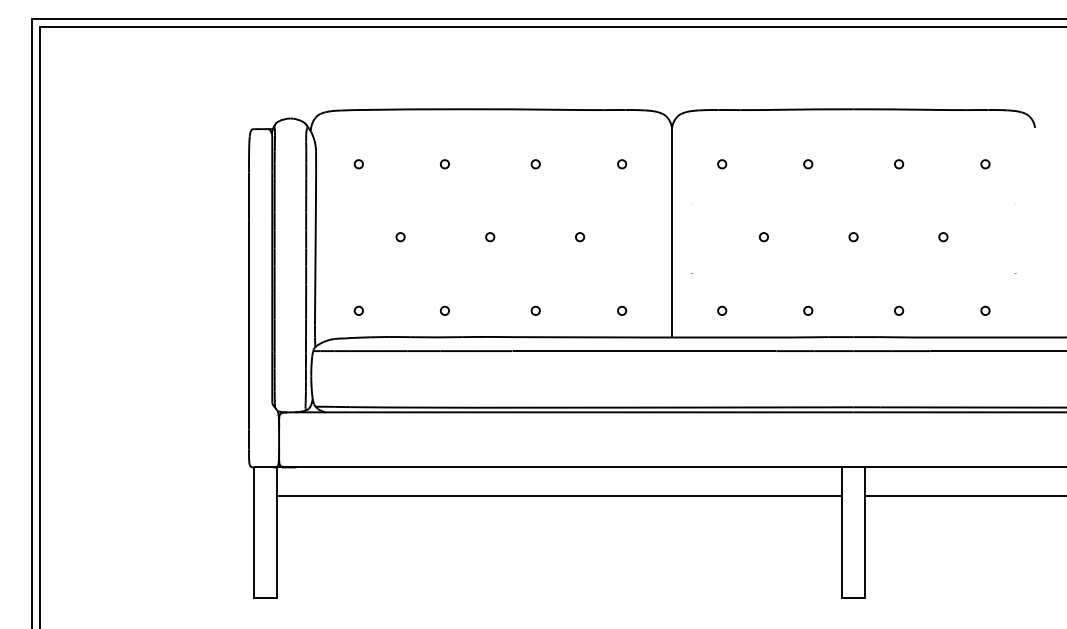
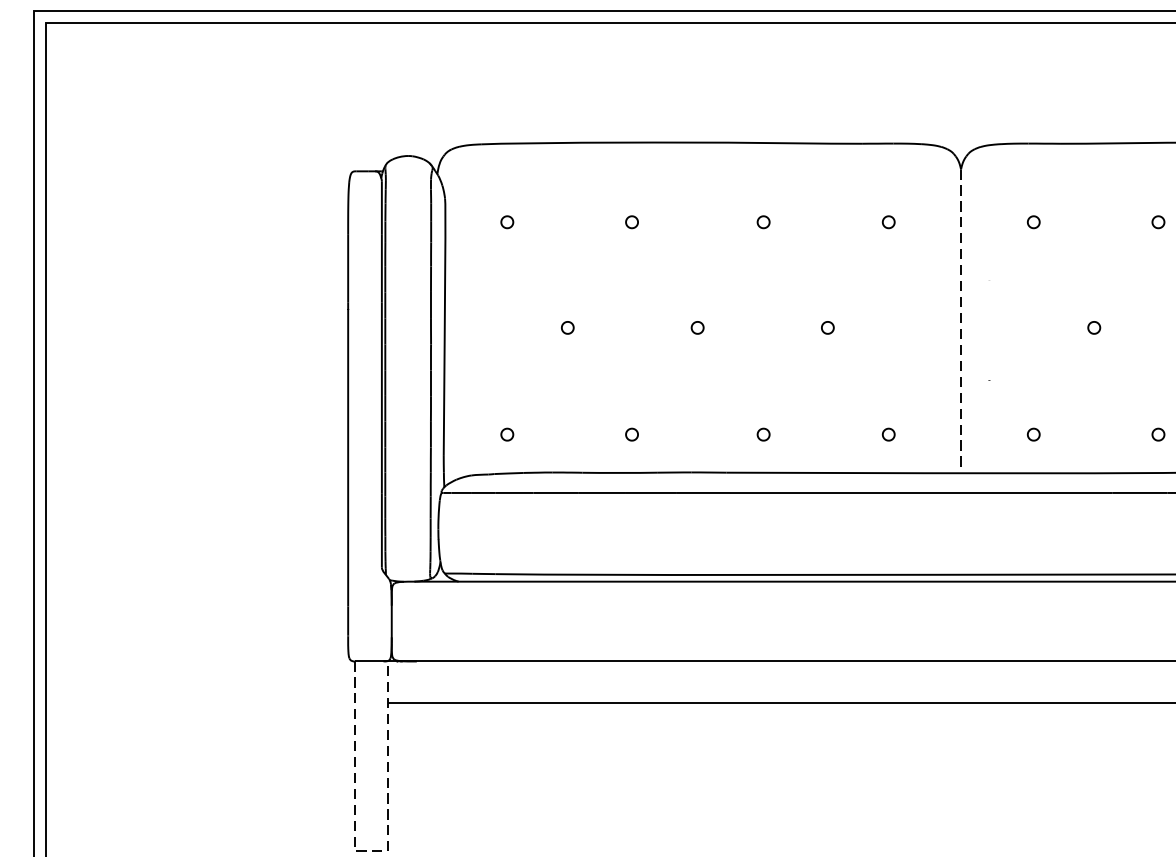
line: (671, 232) -> (960, 321), solid -> dashed
line: (265, 598) -> (372, 851), solid -> dashed

